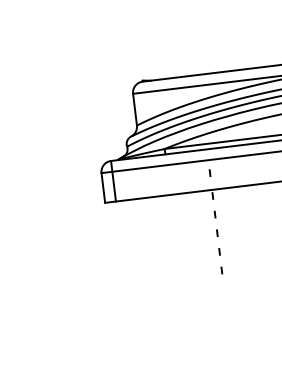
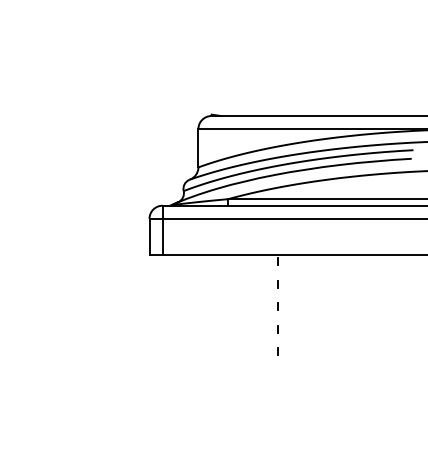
line: (209, 173) -> (277, 234), removed

